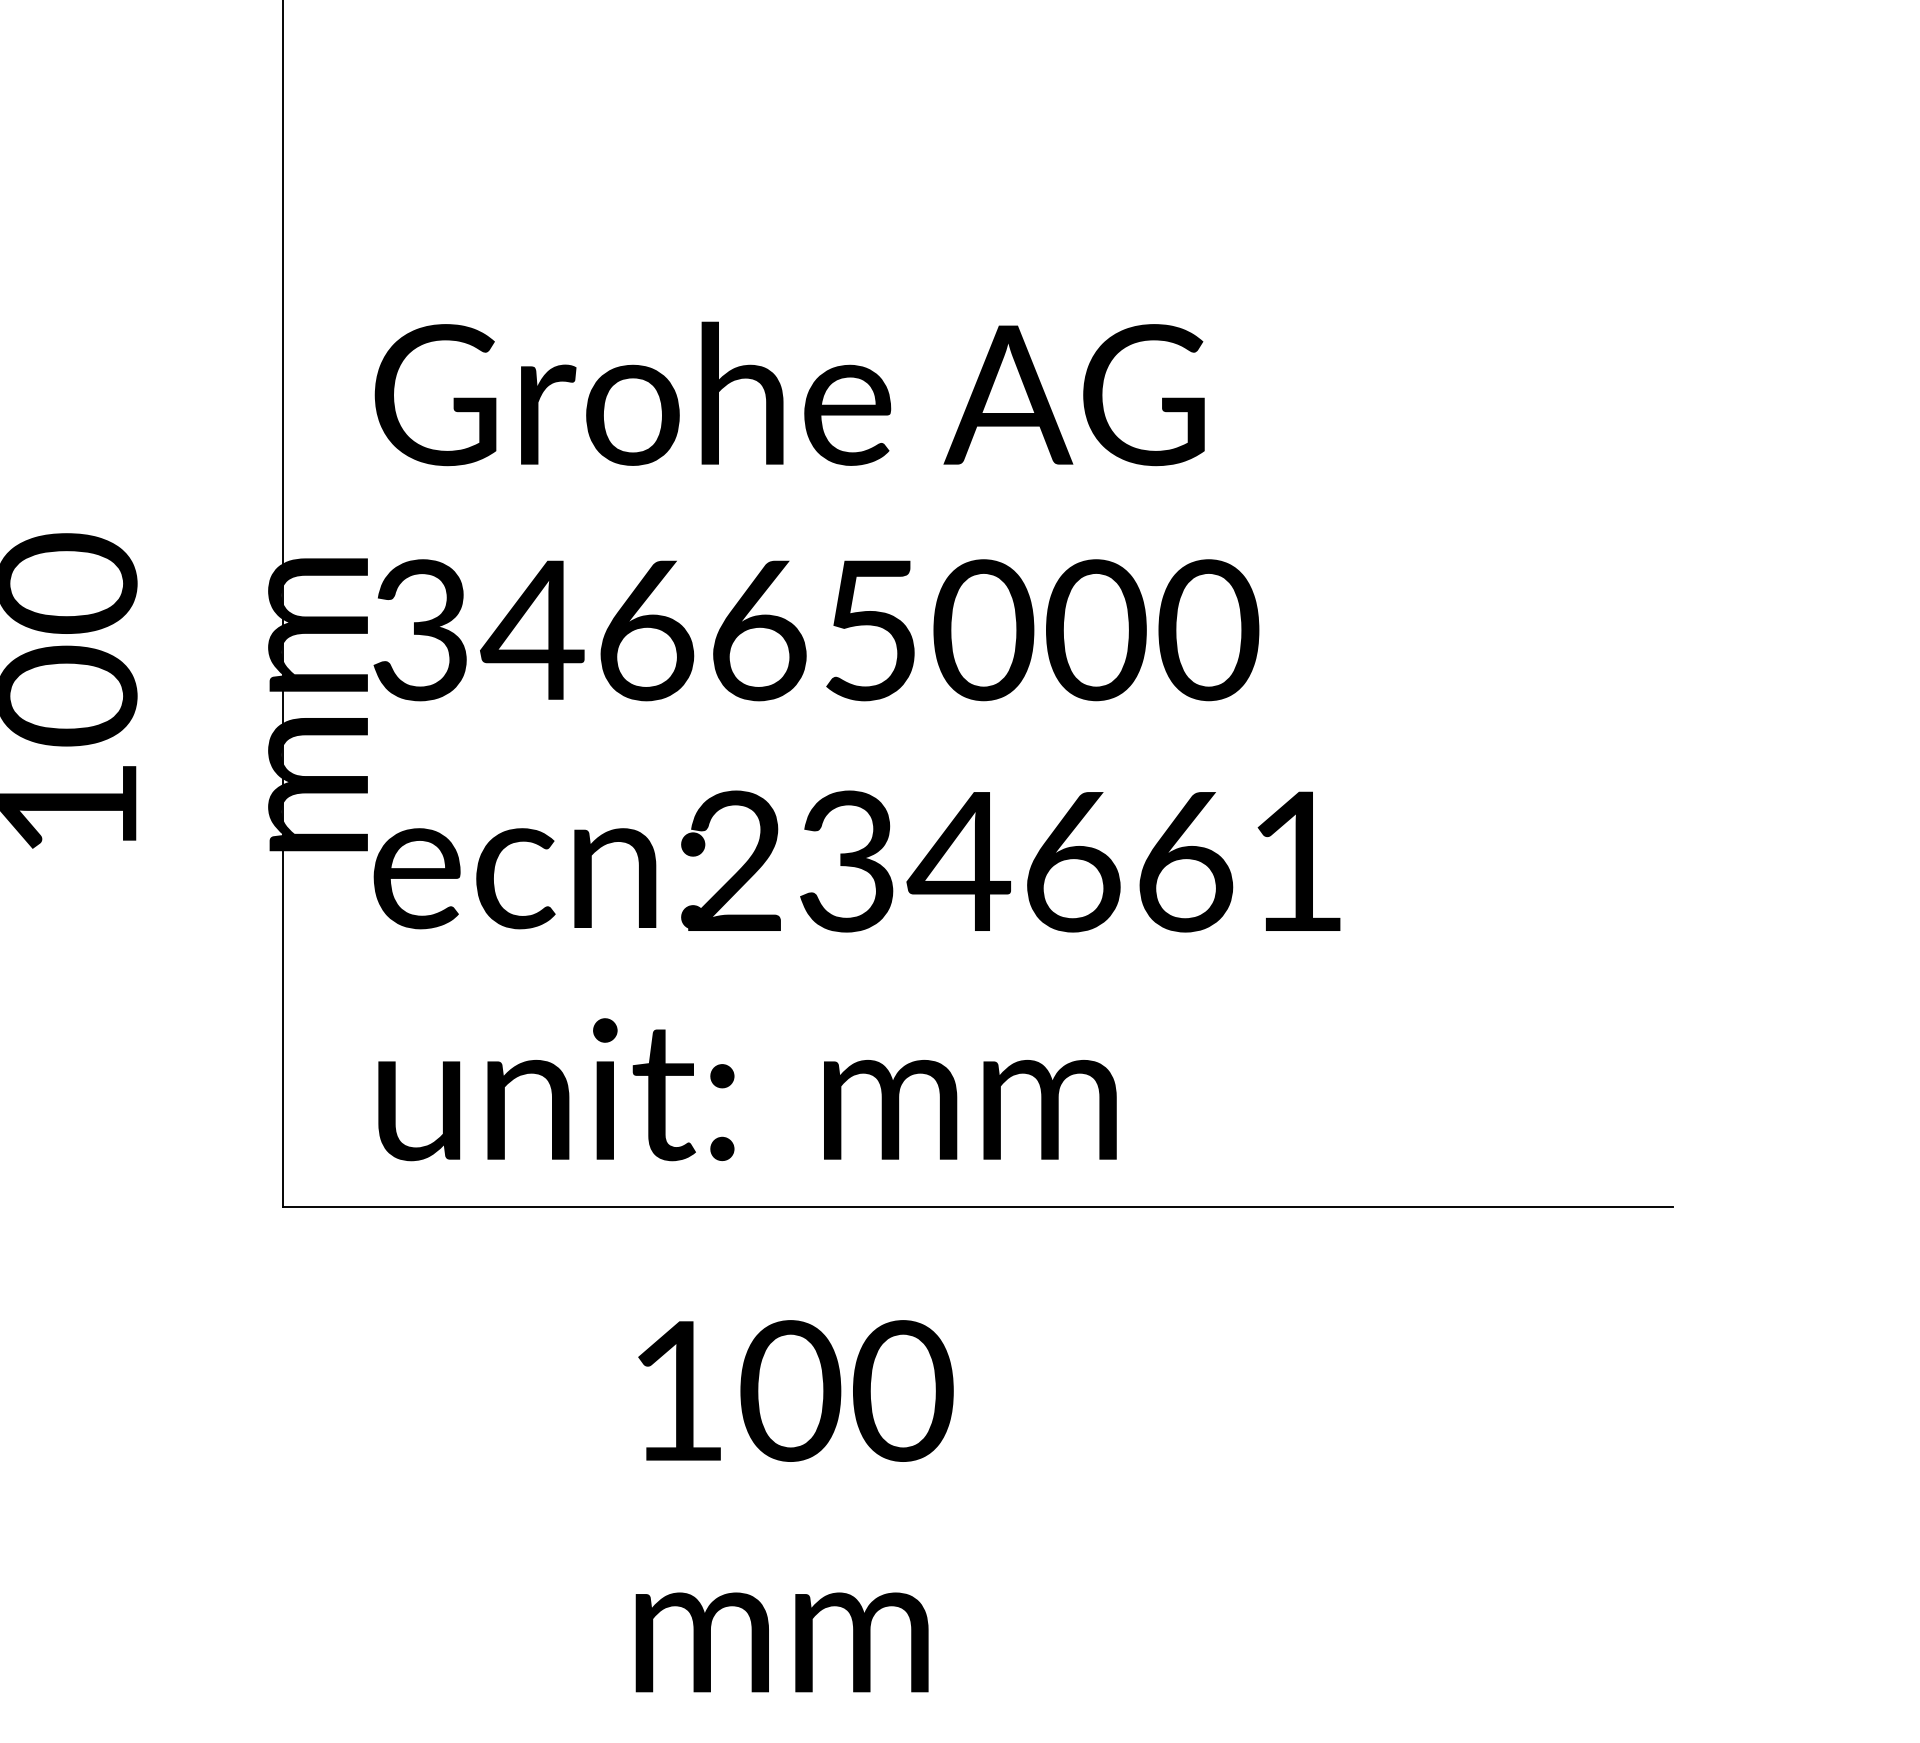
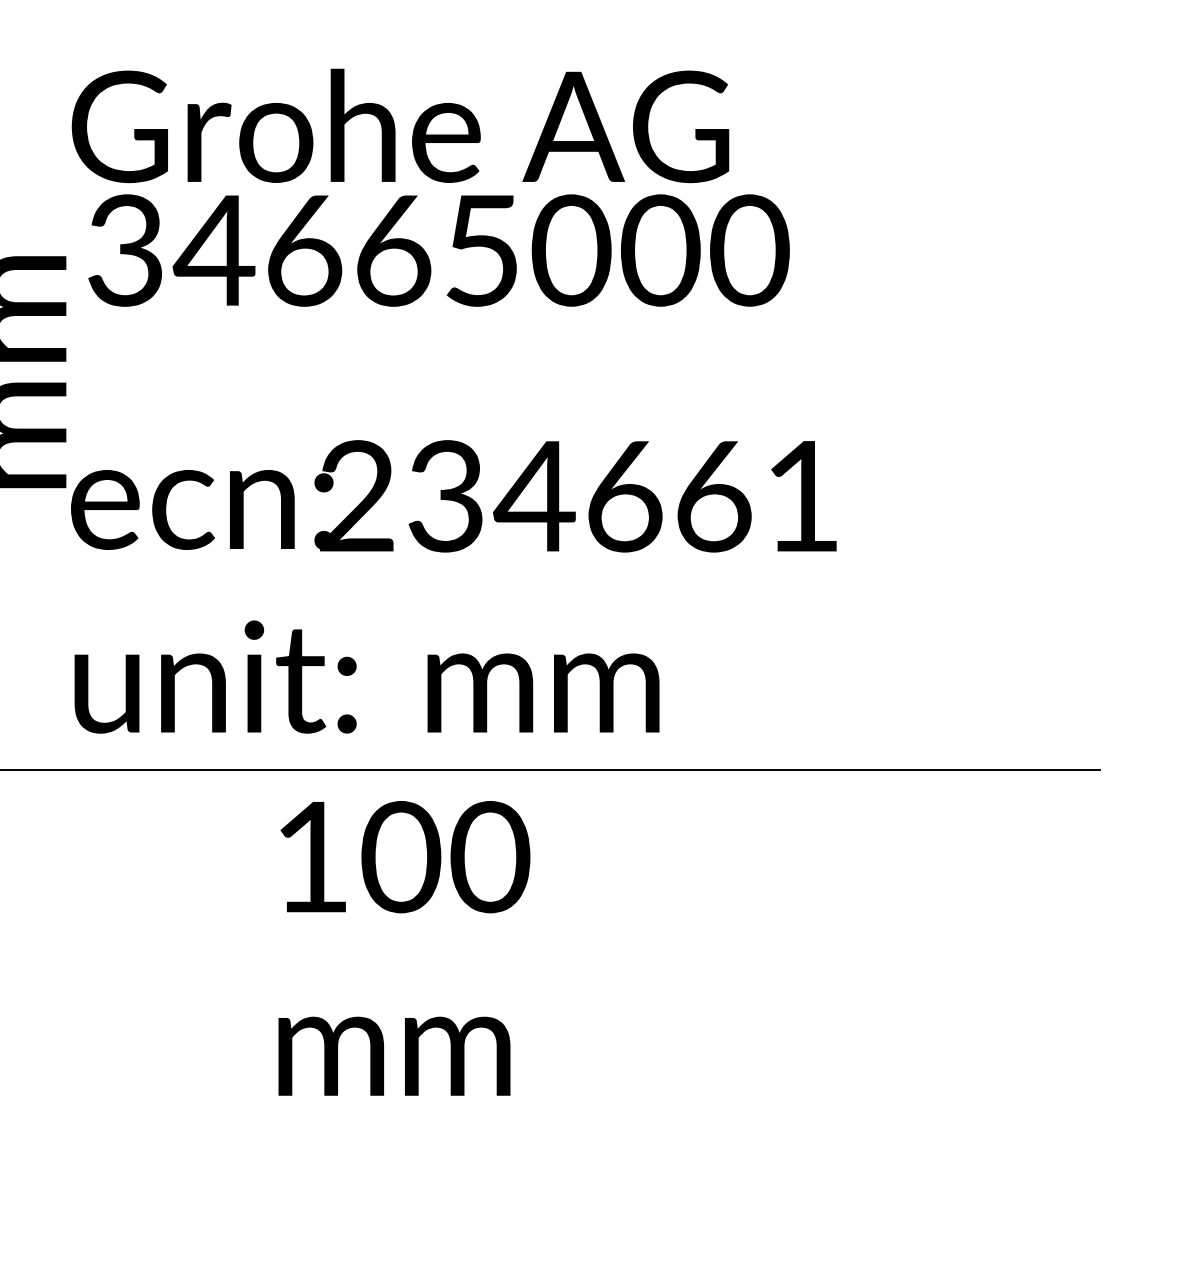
text: (816, 630) -> (439, 250), moved
text: (794, 1506) -> (404, 948), moved

